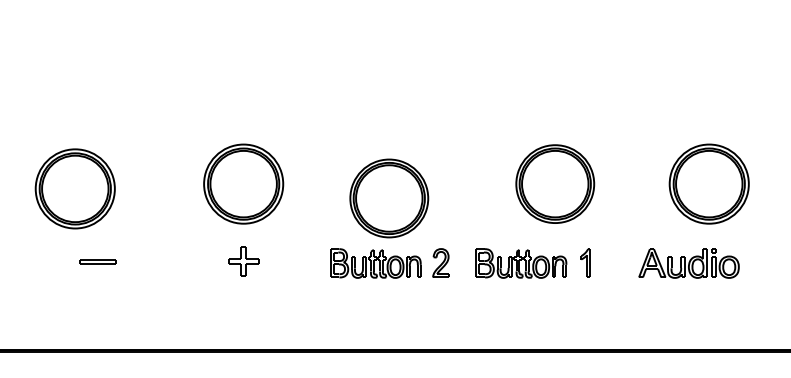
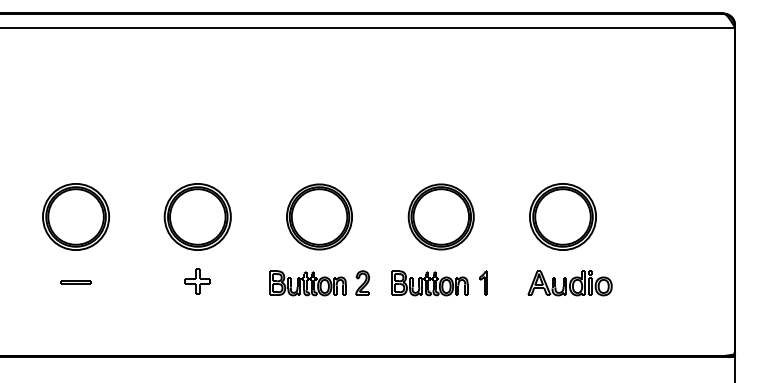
part: (554, 183) -> (440, 216), moved
part: (708, 183) -> (562, 216), moved
part: (74, 188) -> (75, 216), moved
part: (389, 197) -> (319, 216), moved

